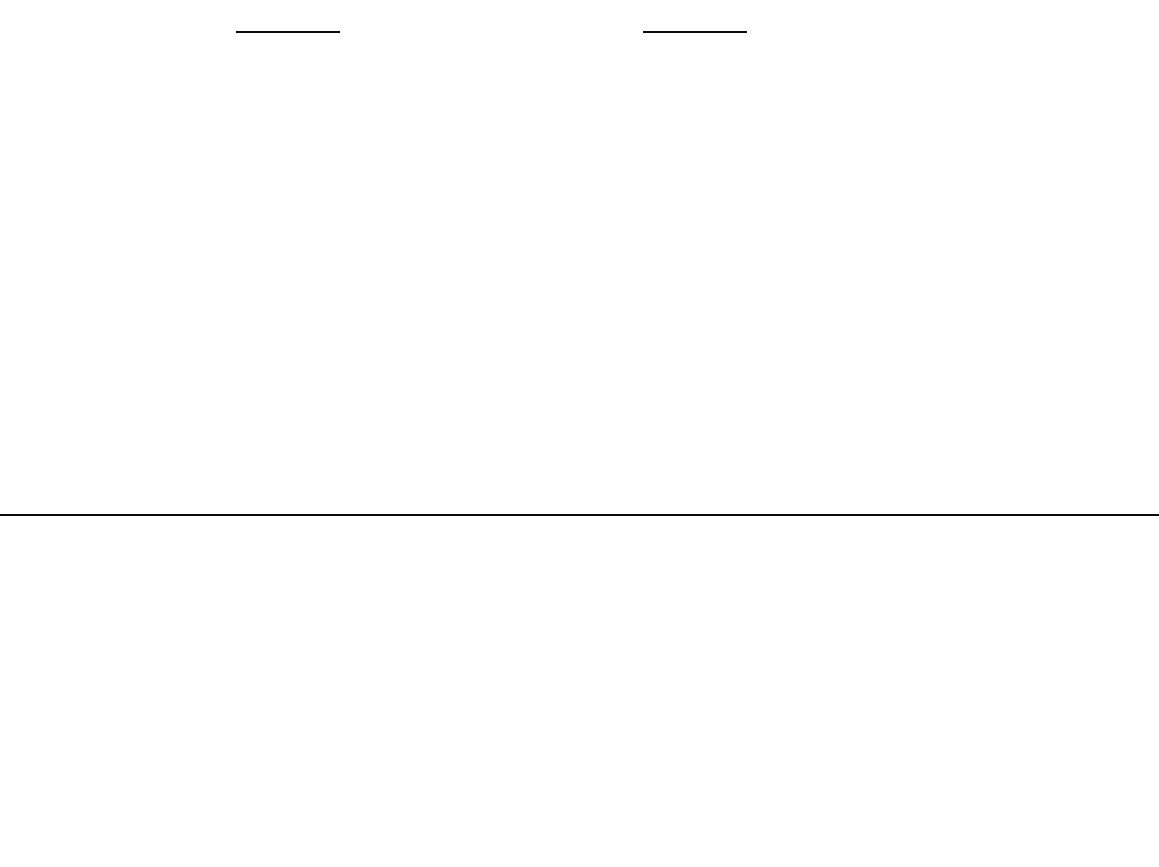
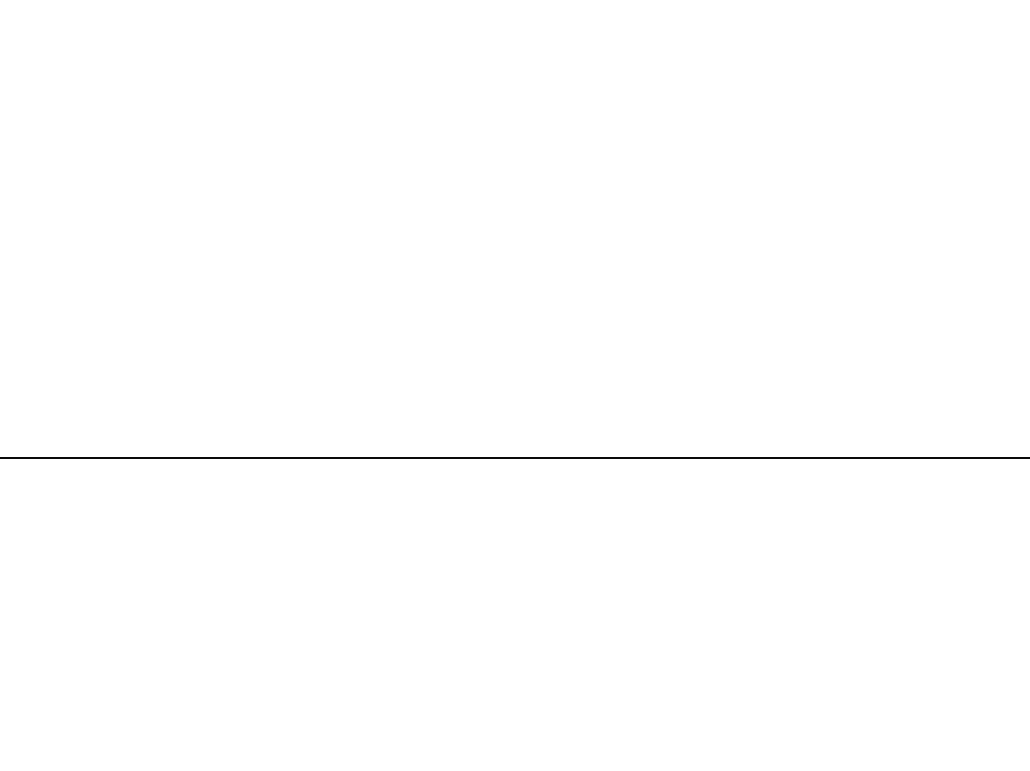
line: (287, 31) -> (255, 28), removed
line: (694, 31) -> (617, 28), removed

